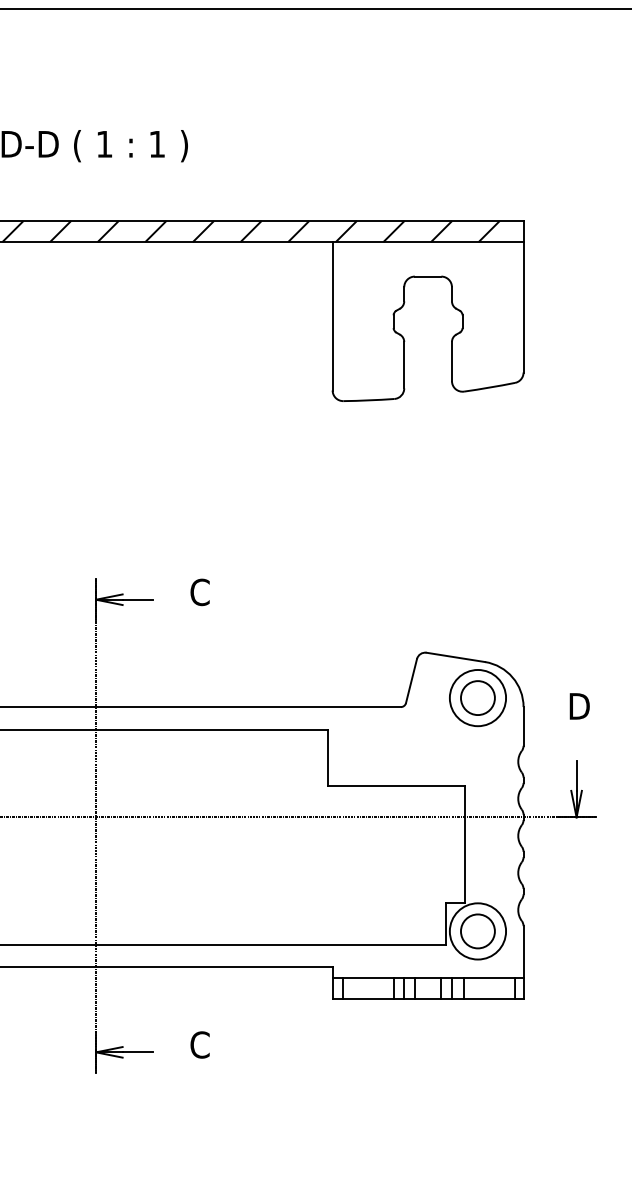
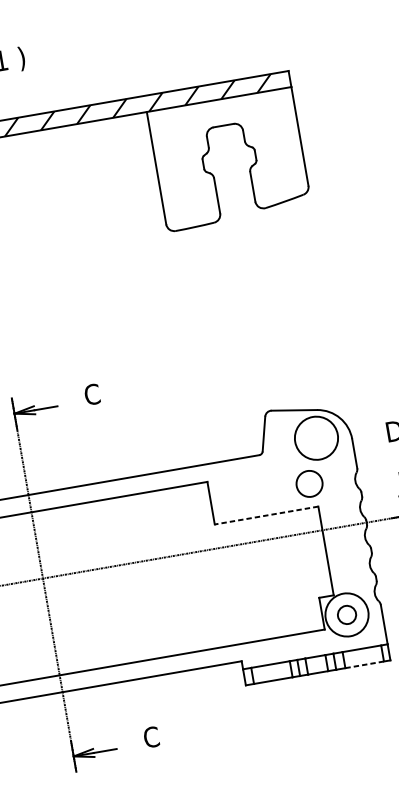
circle: (477, 697) -> (309, 483), moved
line: (396, 786) -> (266, 515), solid -> dashed
circle: (477, 931) -> (346, 615), size x0.7
line: (490, 999) -> (365, 664), solid -> dashed

